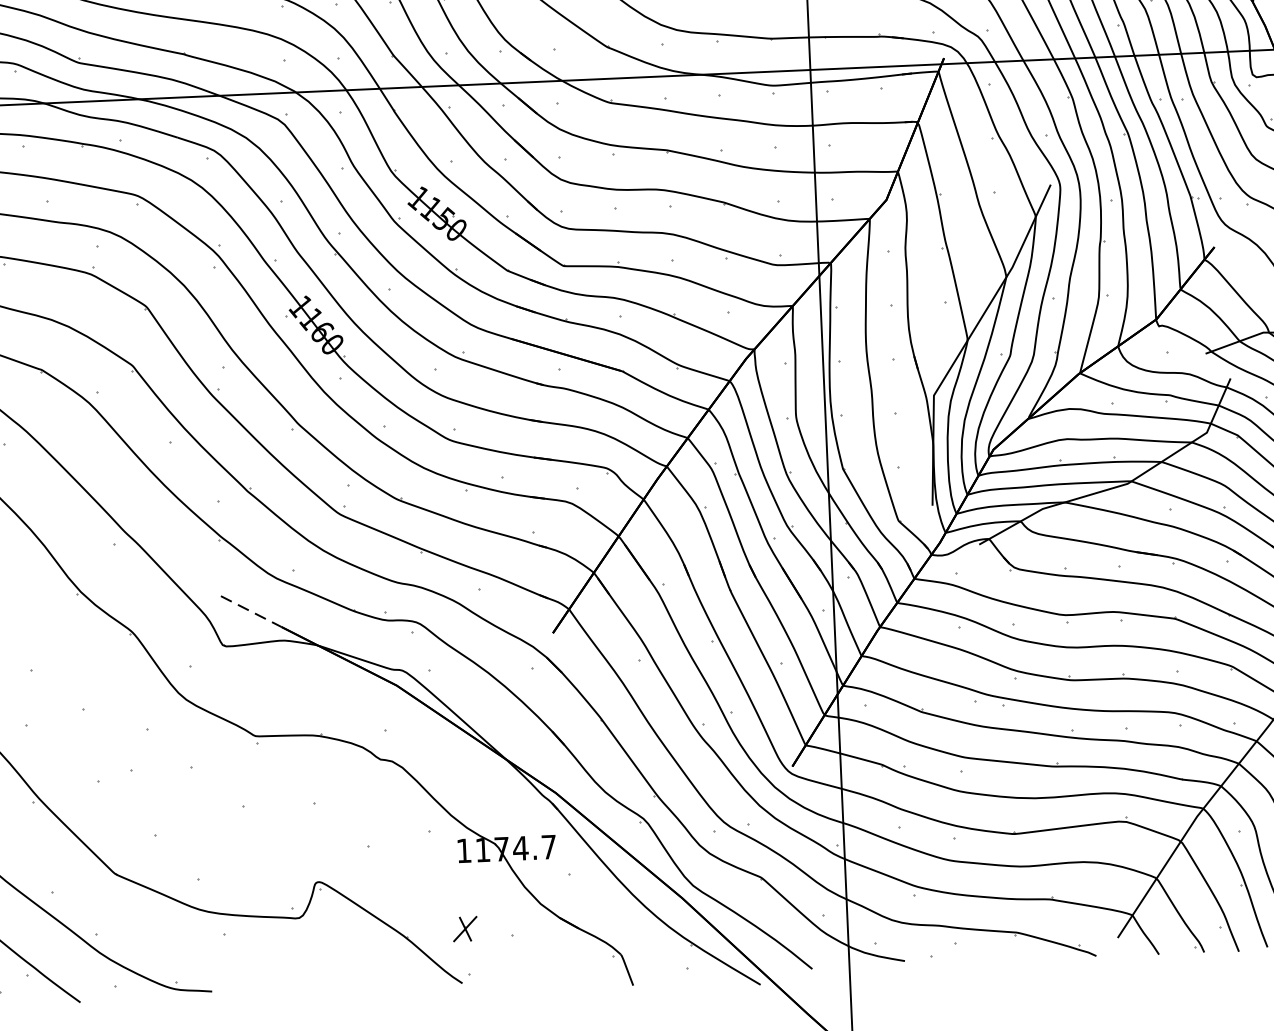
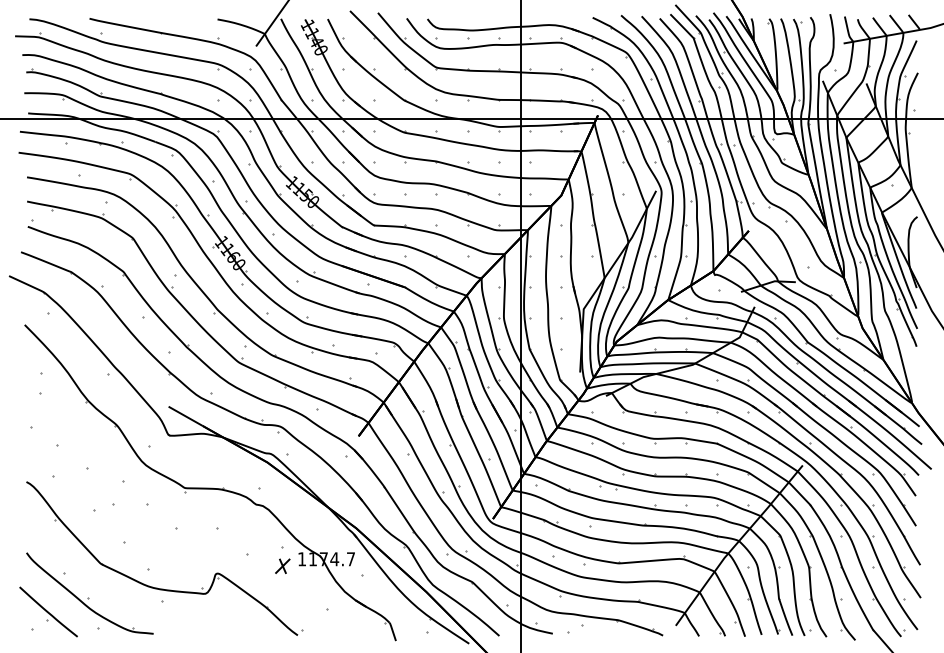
line: (250, 611) -> (185, 416), dashed -> solid
part: (464, 927) -> (282, 565), moved

